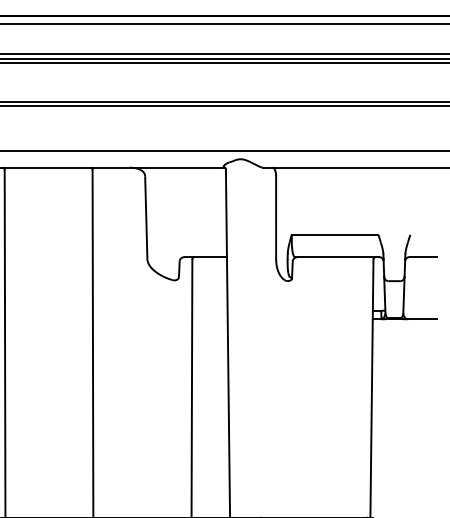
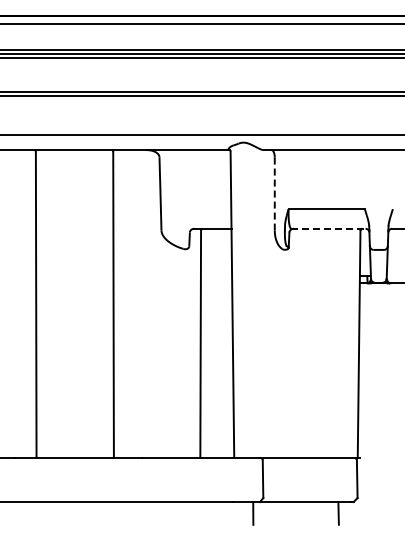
line: (275, 218) -> (274, 194), solid -> dashed
line: (337, 256) -> (328, 228), solid -> dashed

